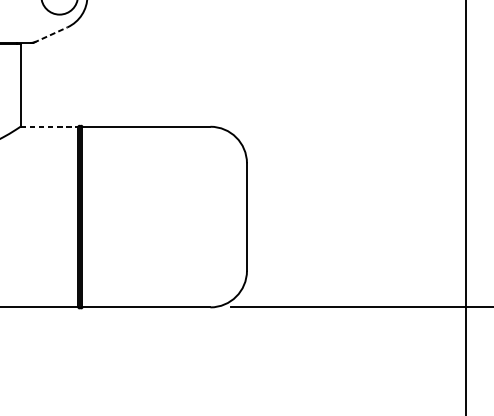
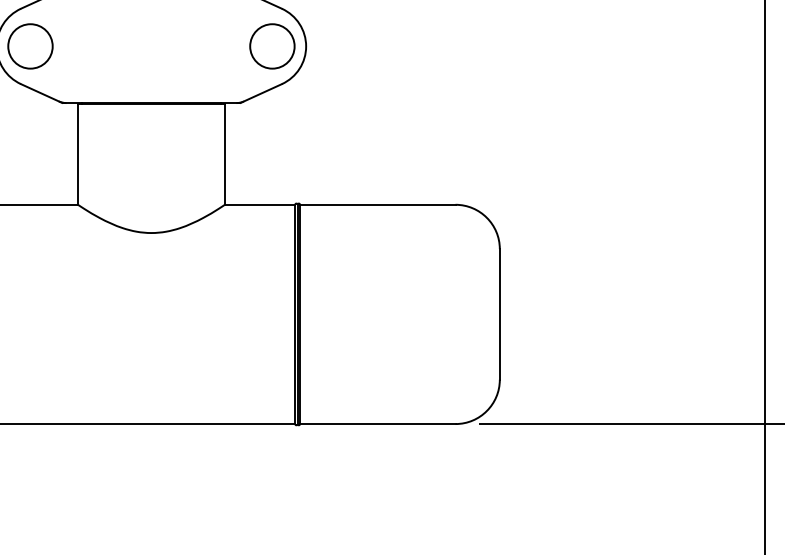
line: (50, 35) -> (261, 93), dashed -> solid
line: (49, 126) -> (260, 204), dashed -> solid

